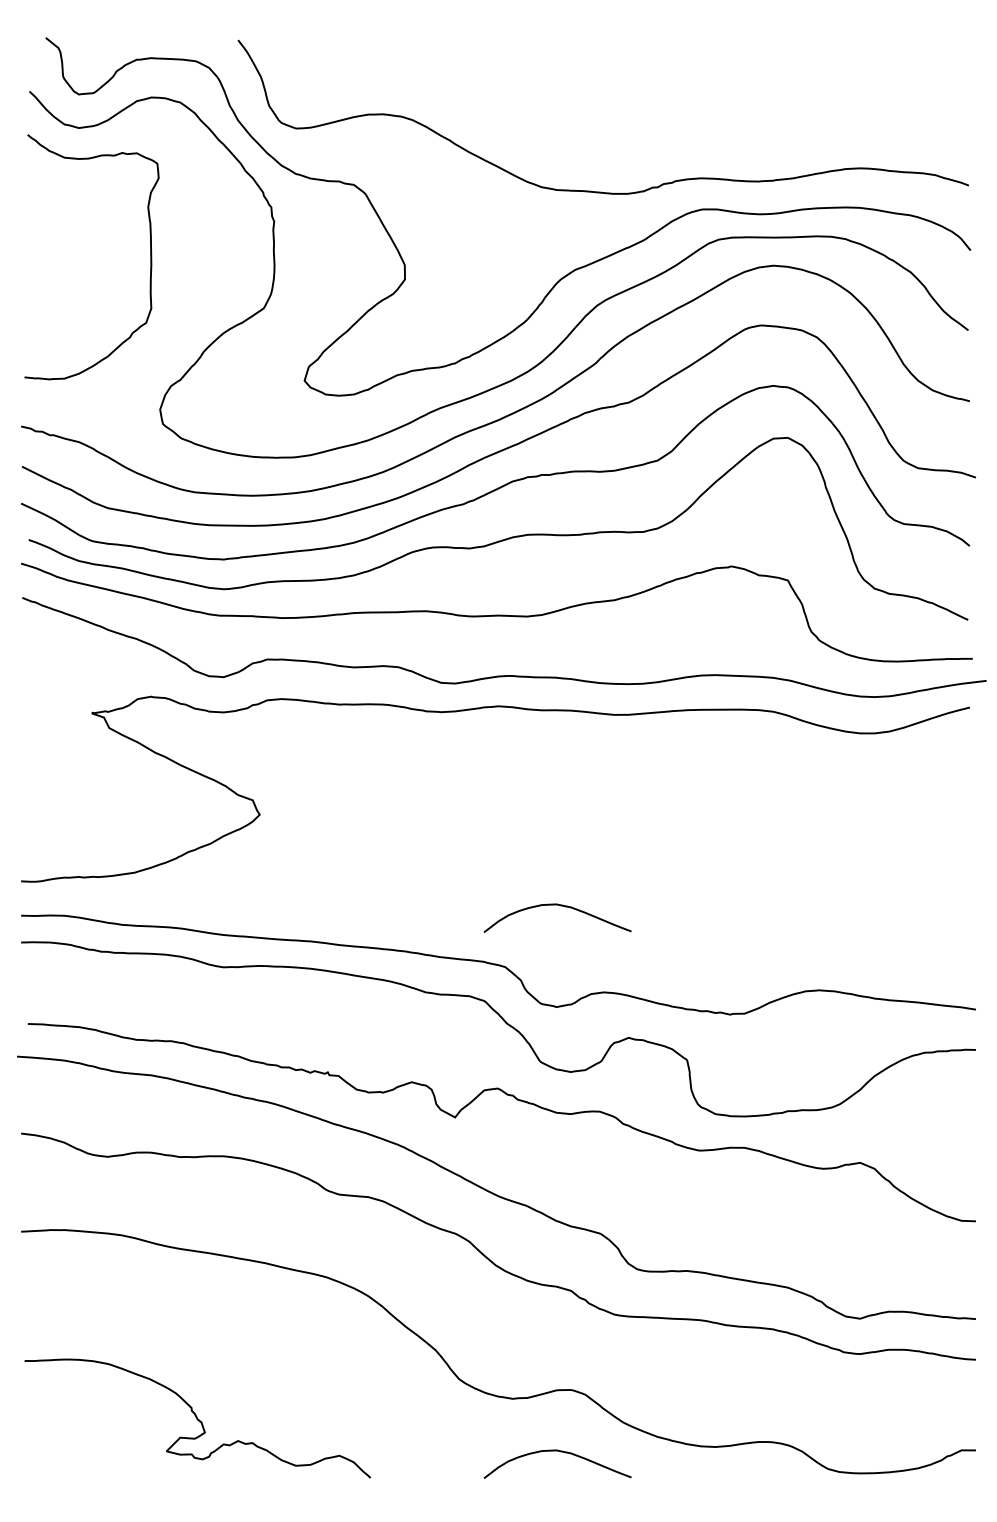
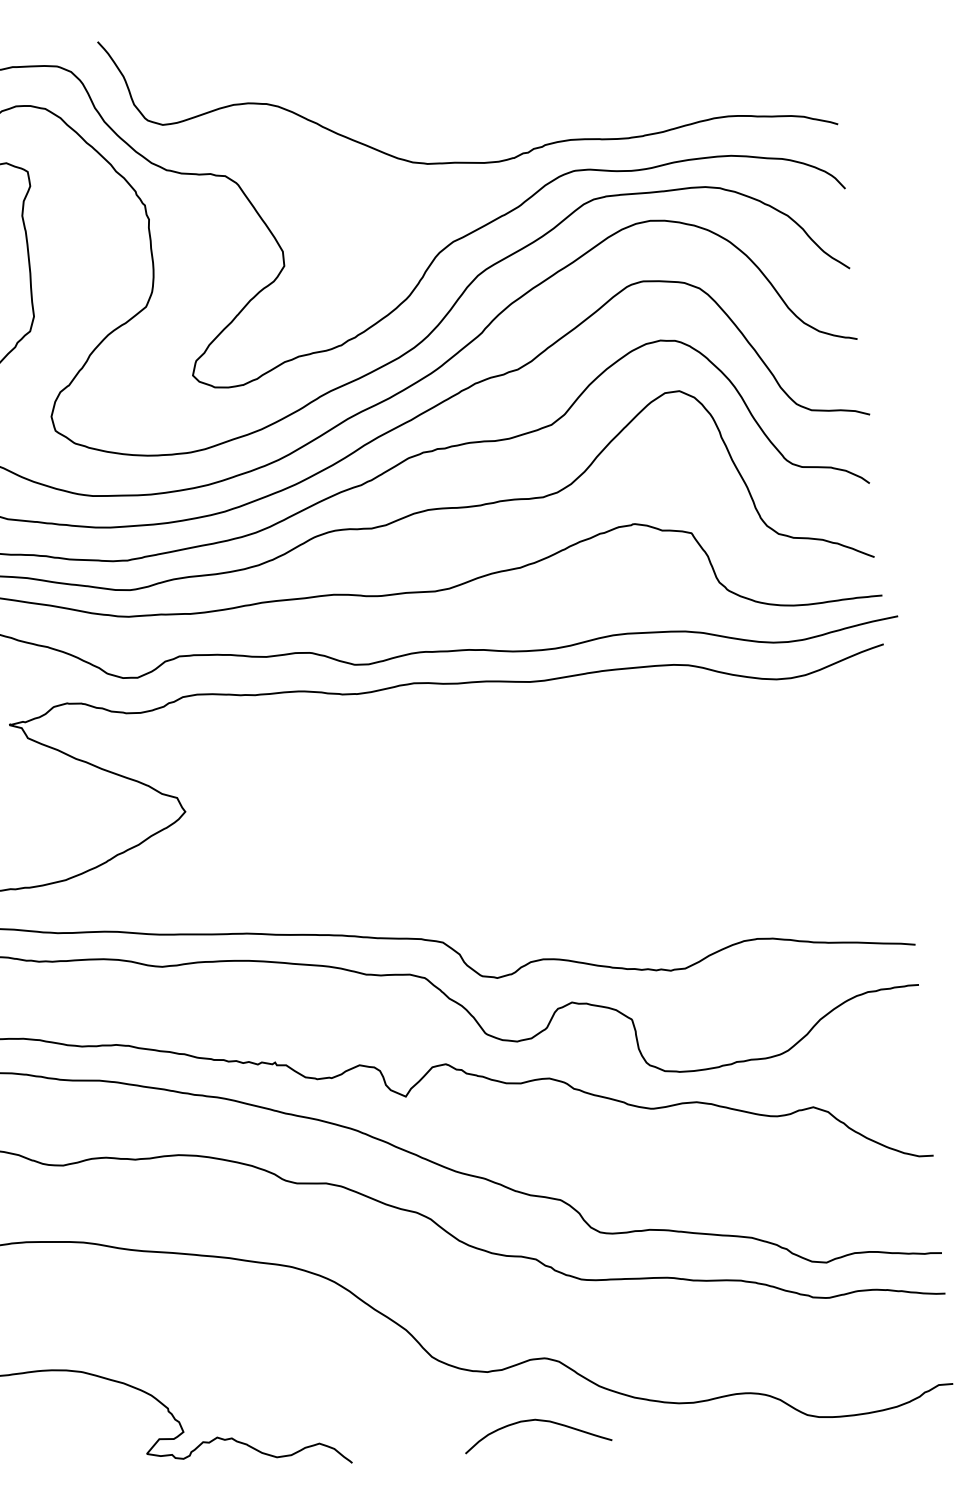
curve: (560, 906) -> (492, 877), removed

